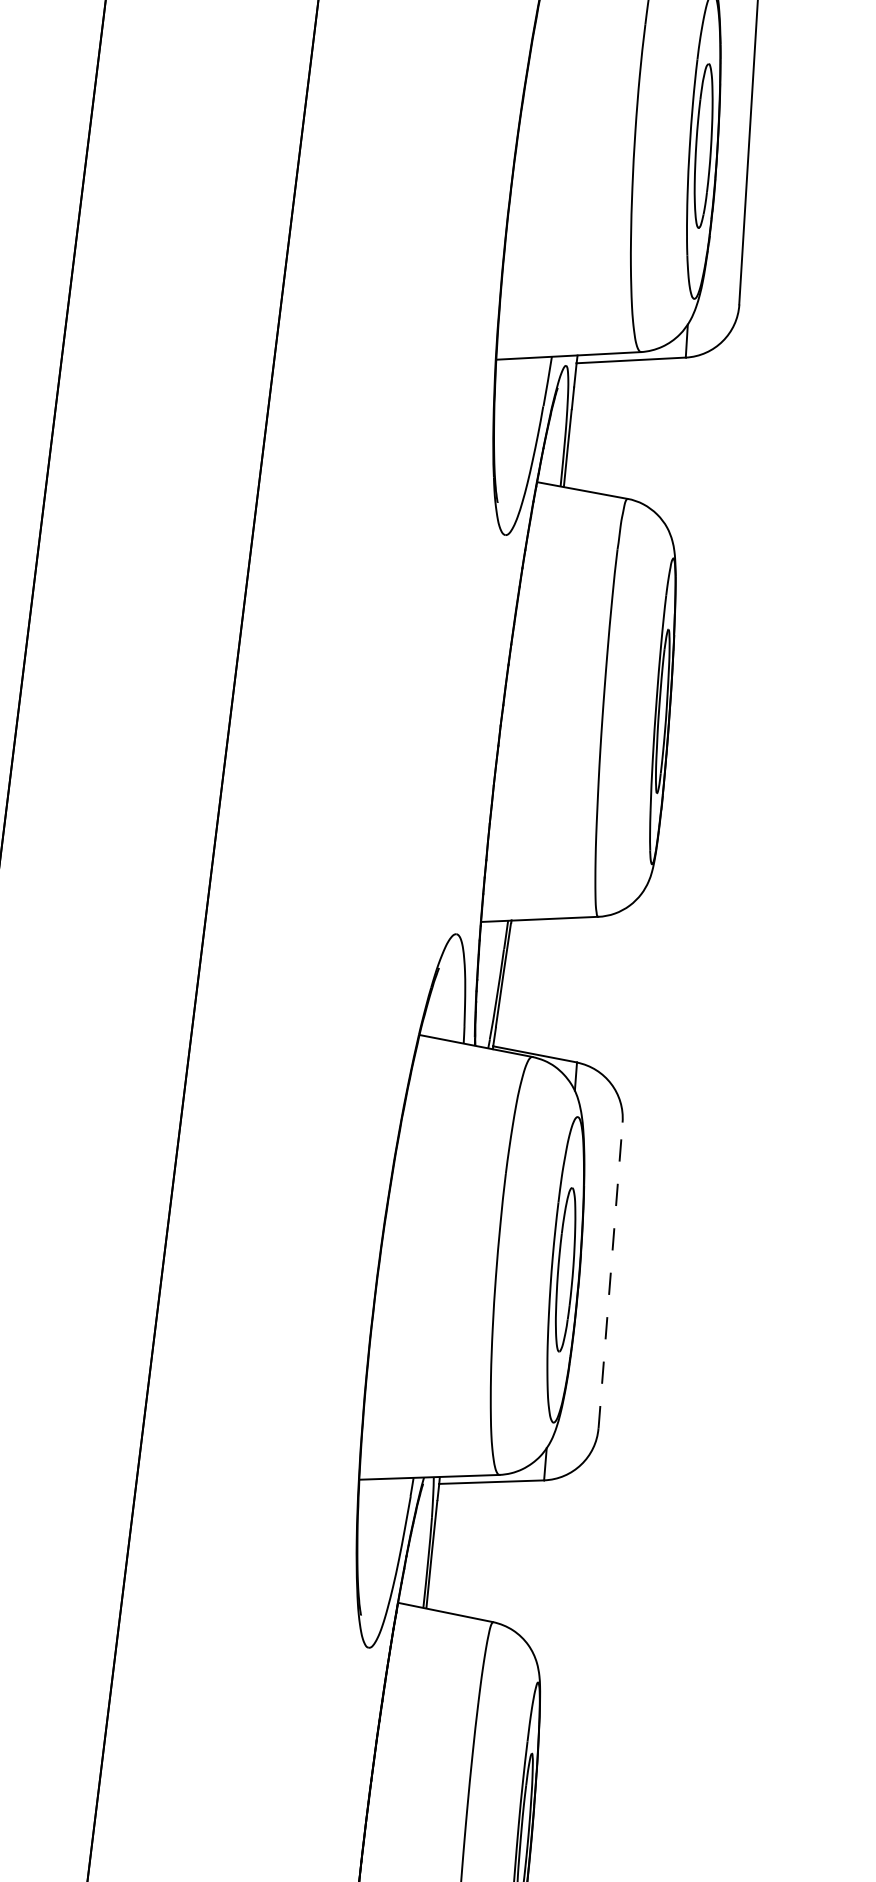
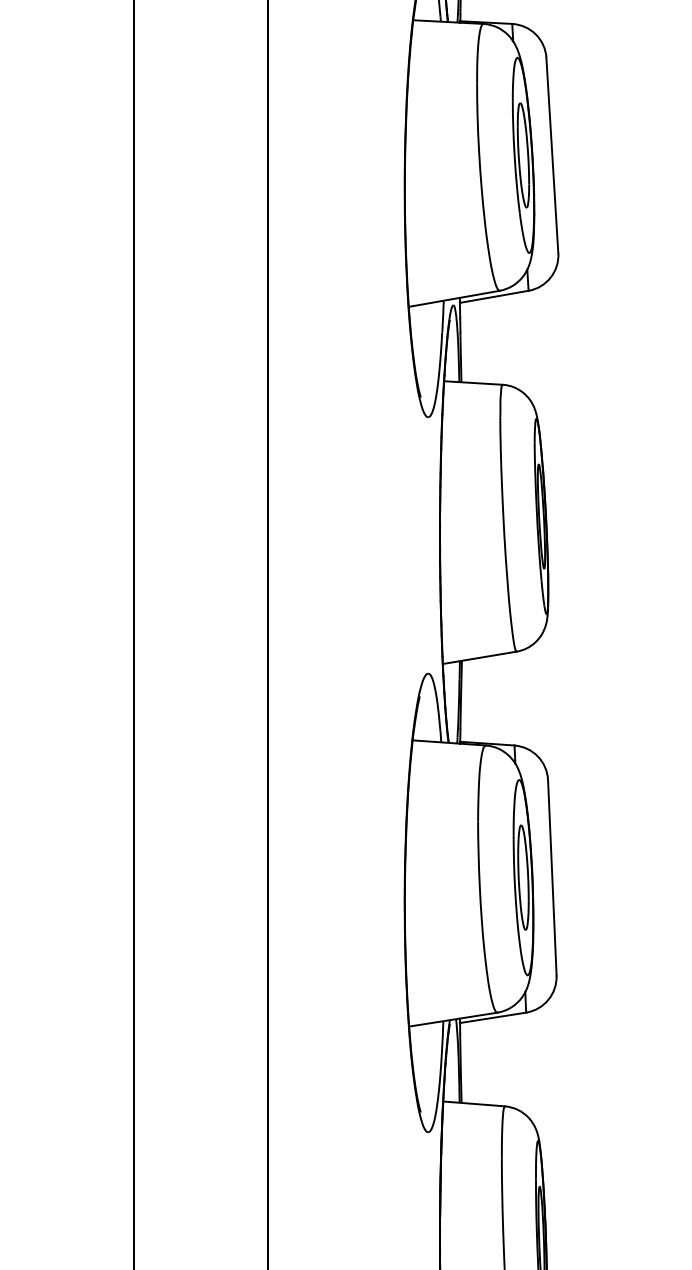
line: (610, 1275) -> (552, 877), dashed -> solid

